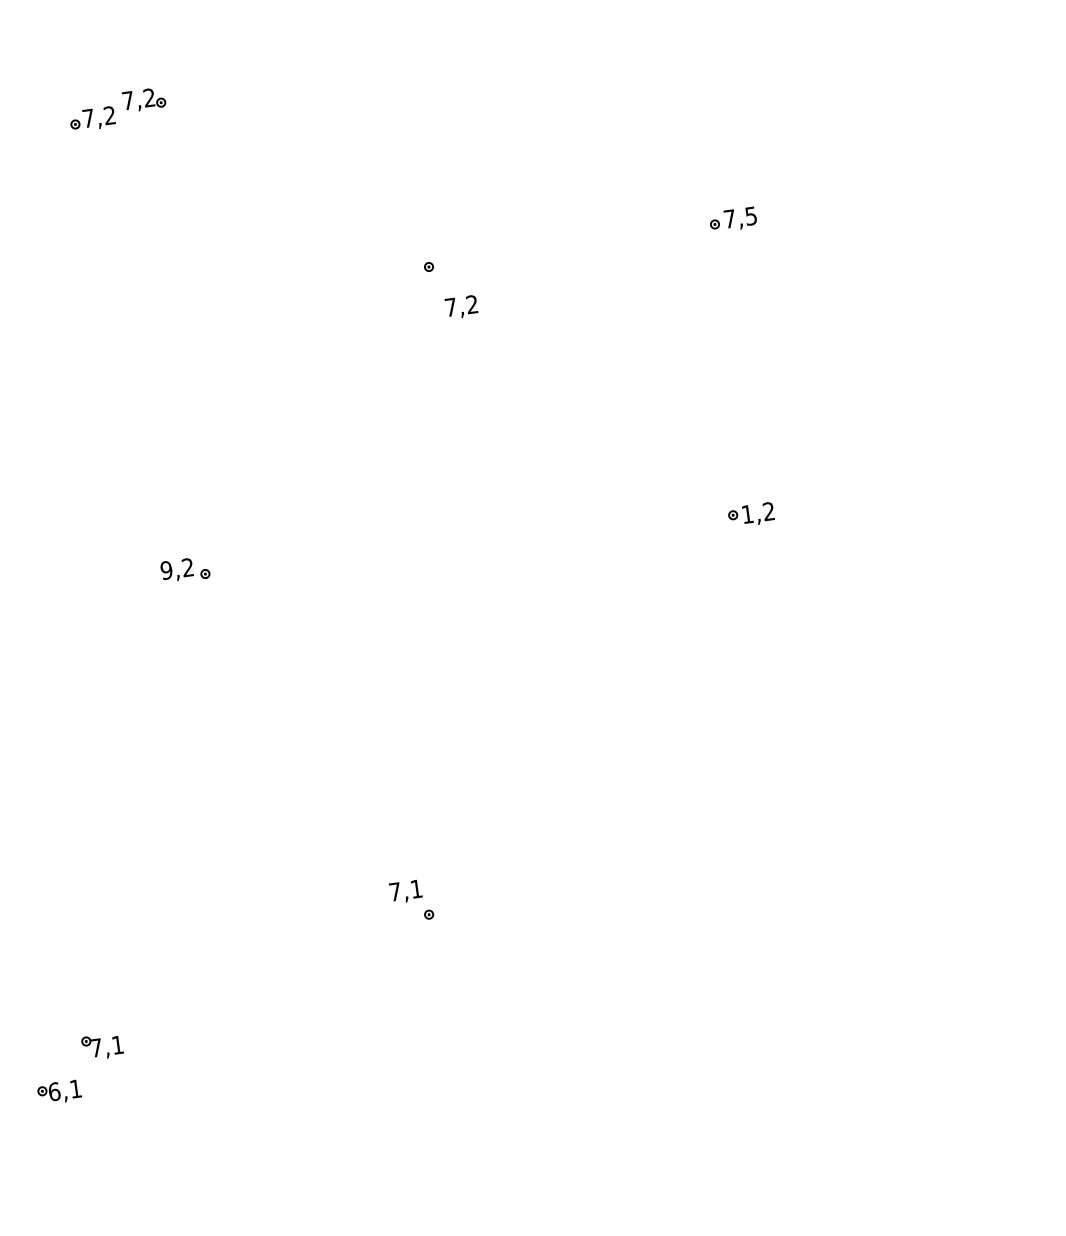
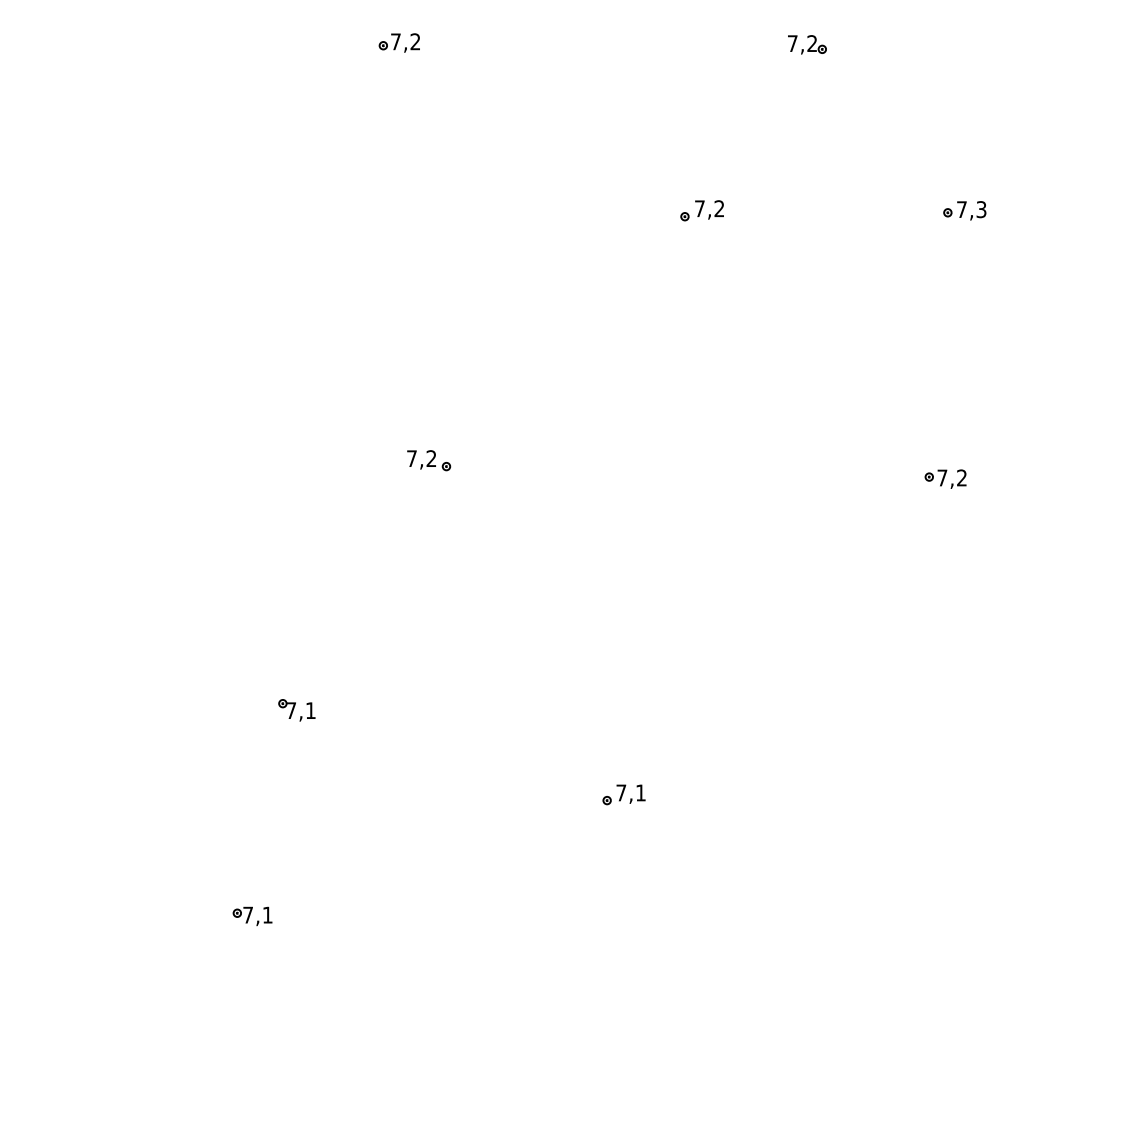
part: (144, 99) -> (807, 44), moved
text: (751, 216) -> (981, 209), 7,5 -> 7,3
text: (461, 306) -> (709, 209), moved
text: (747, 513) -> (942, 477), 1,2 -> 7,2
text: (166, 570) -> (411, 458), 9,2 -> 7,2
text: (405, 891) -> (630, 793), moved
part: (102, 1046) -> (296, 710), moved
text: (54, 1091) -> (248, 914), 6,1 -> 7,1

